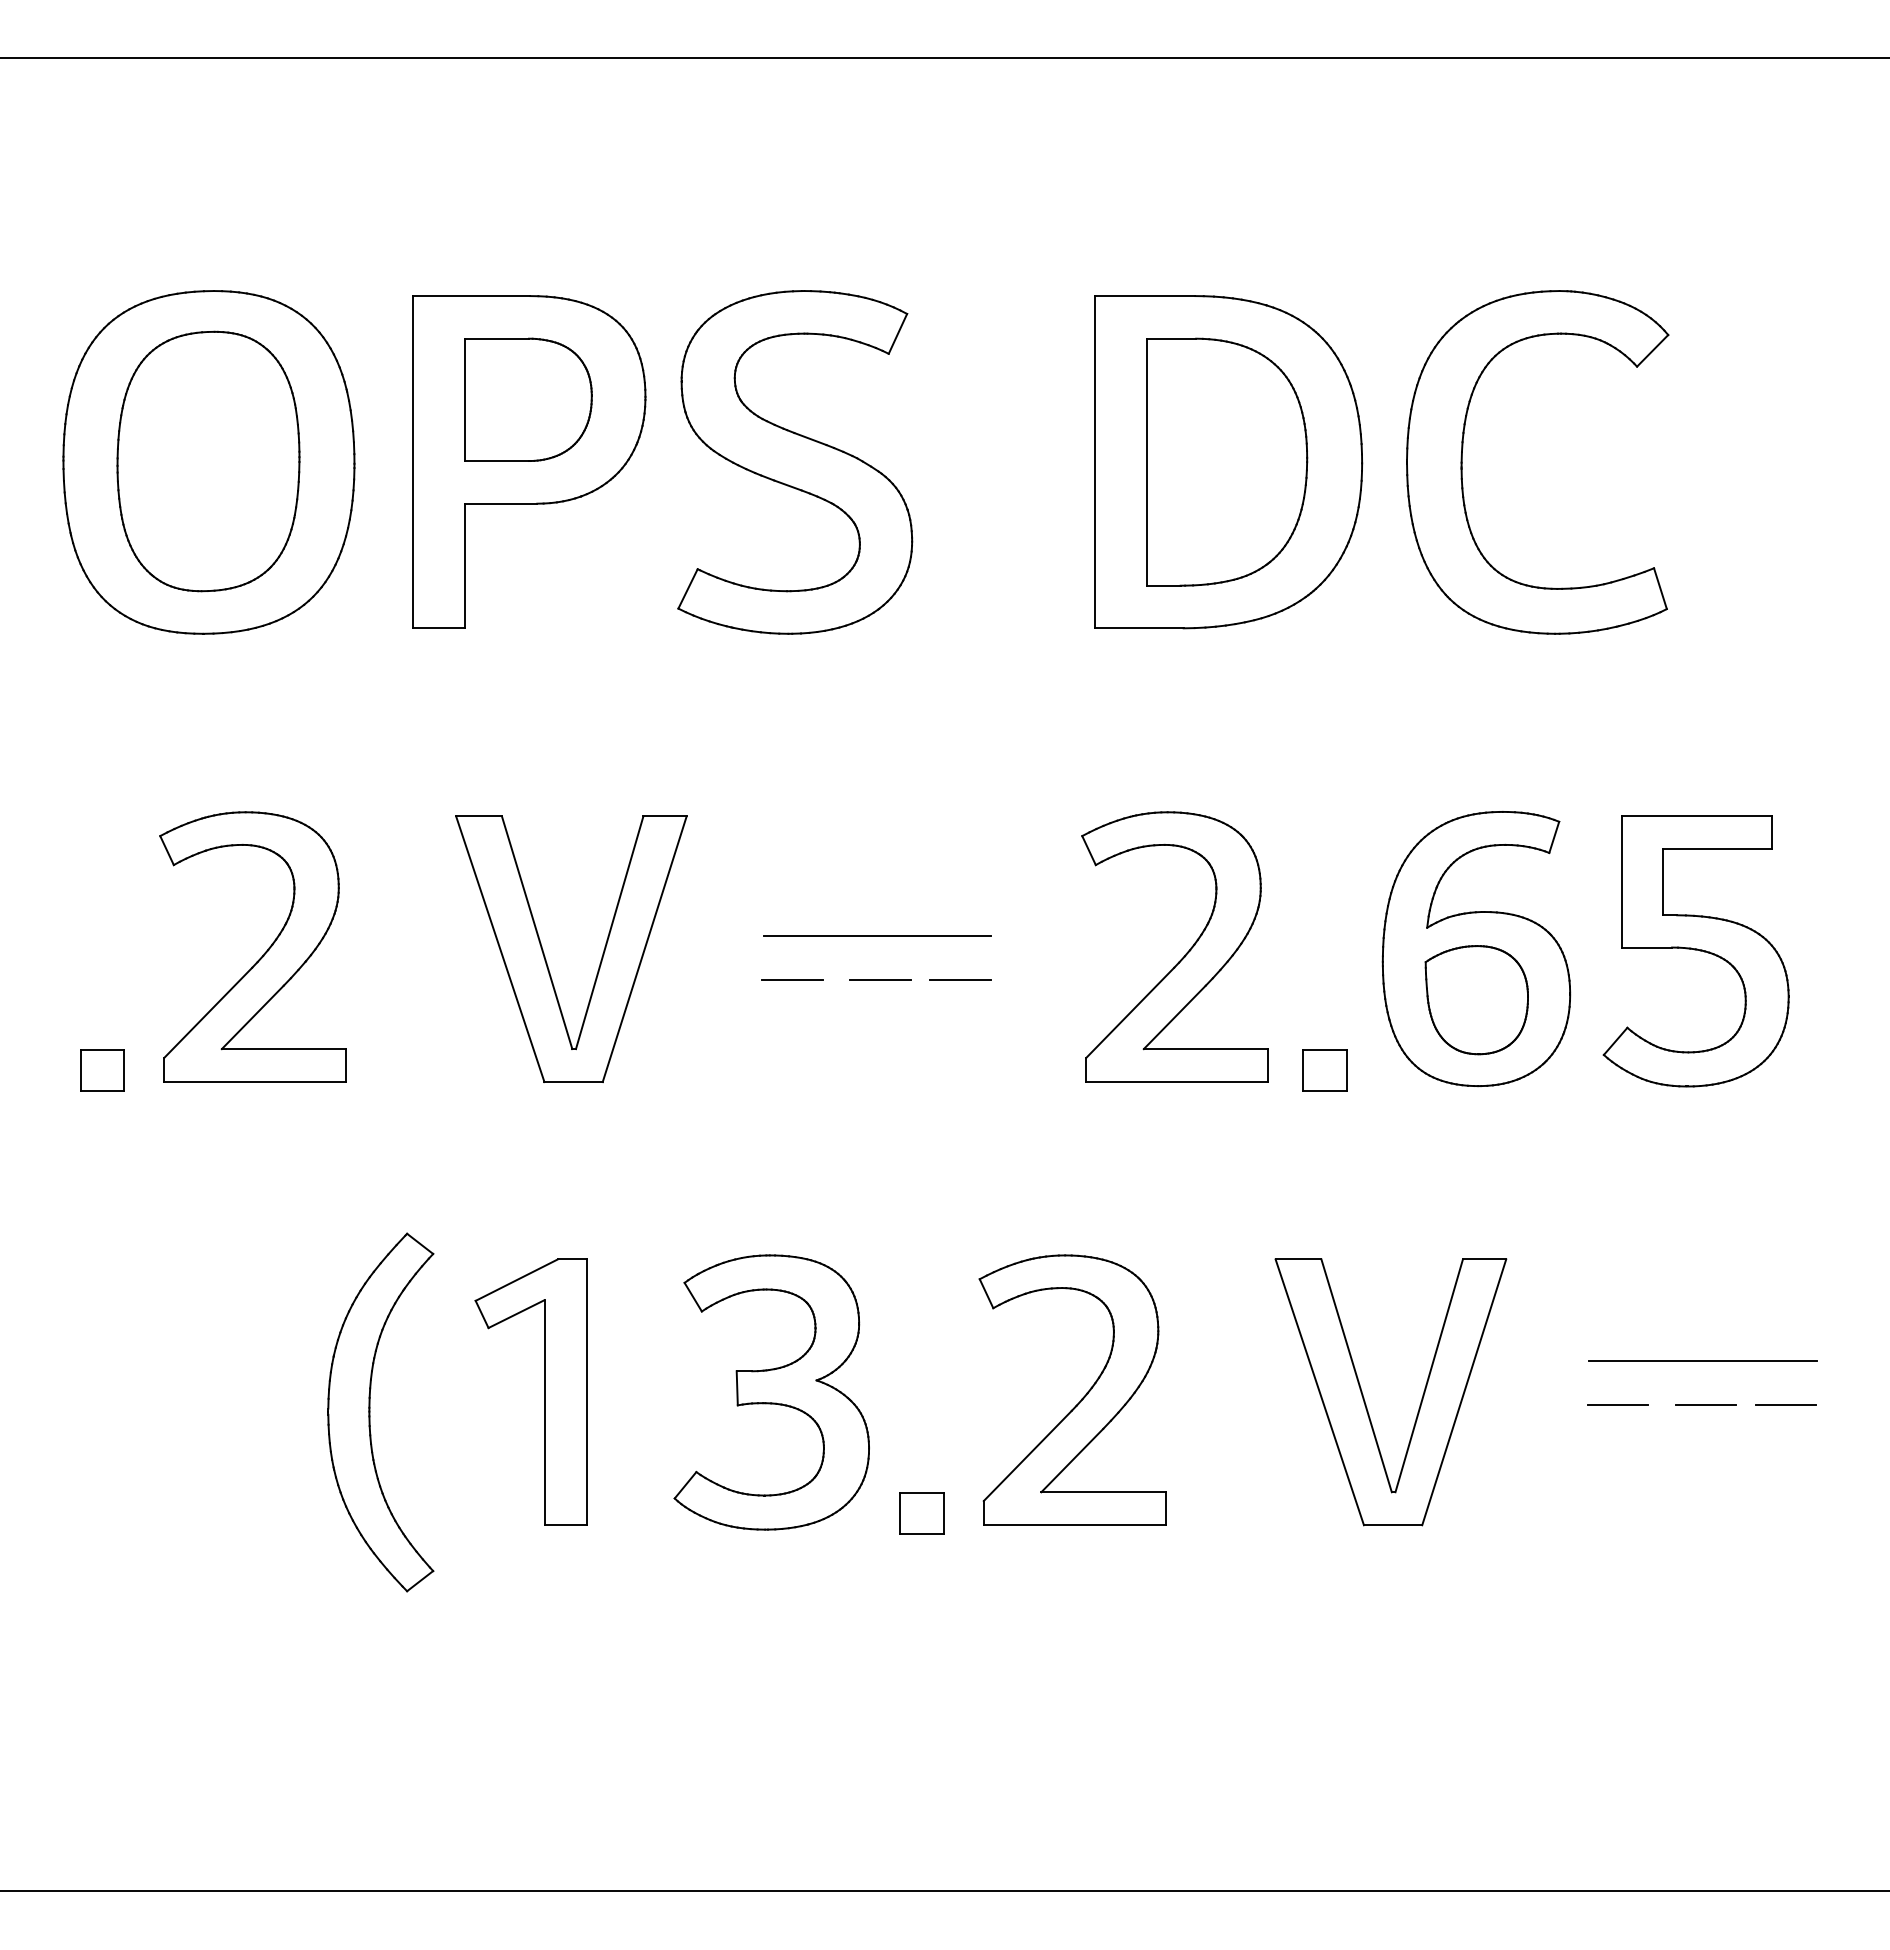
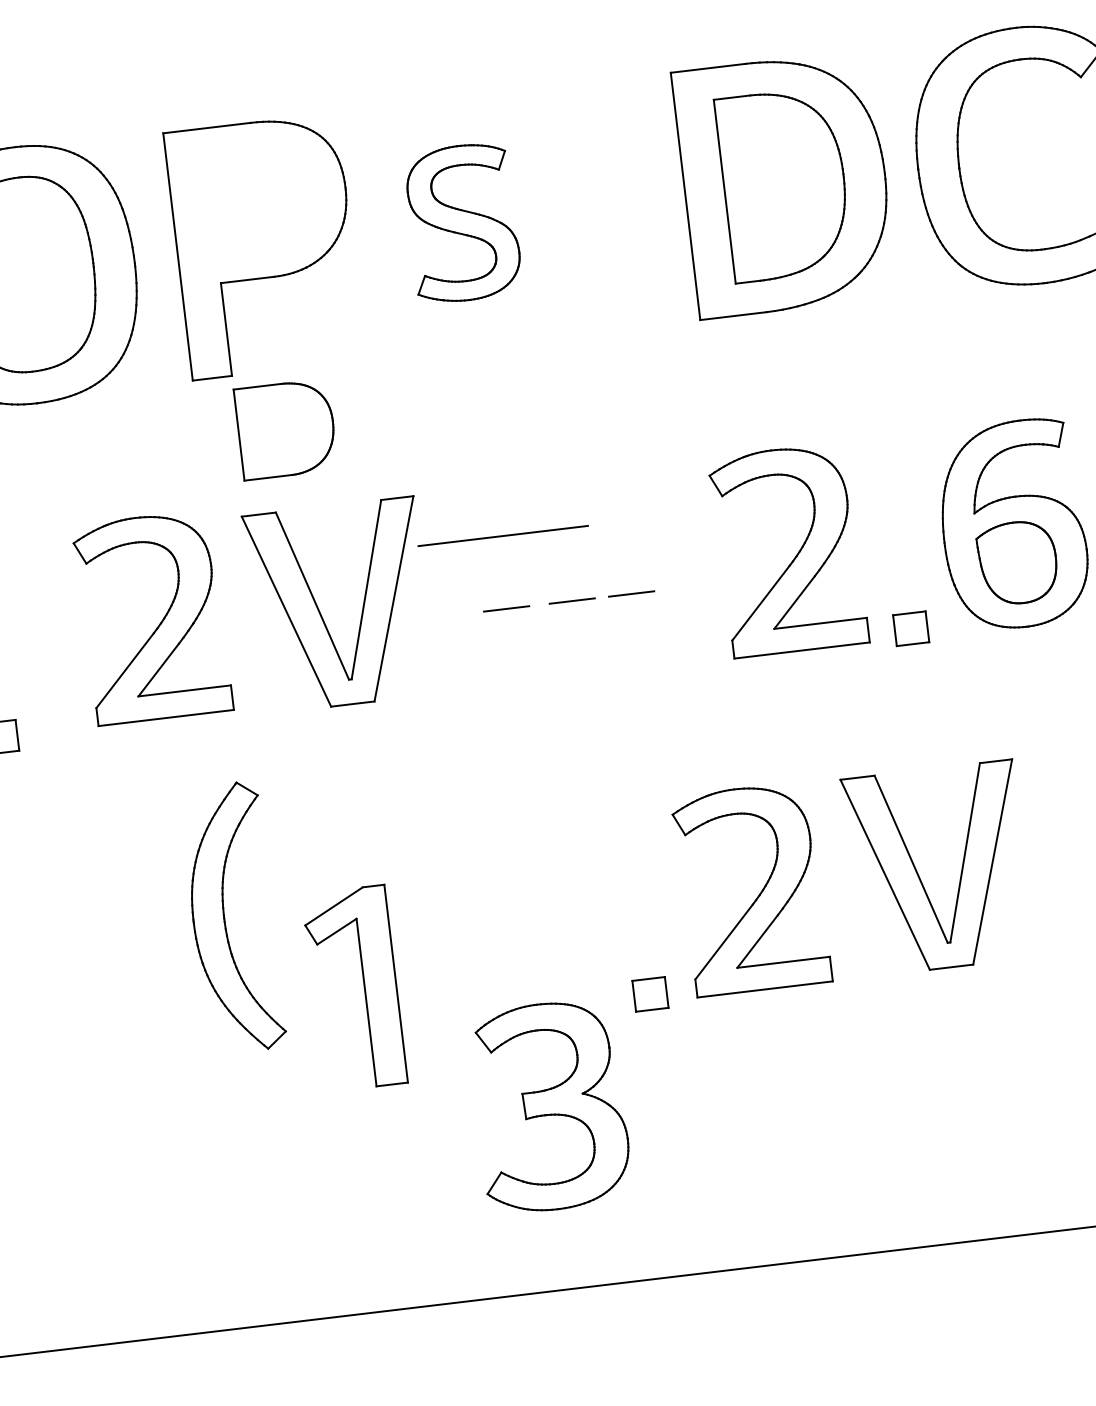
part: (528, 399) -> (286, 429), moved
part: (795, 462) -> (463, 223), size x0.6
line: (877, 935) -> (503, 535), moved
part: (264, 952) -> (161, 620), moved
part: (544, 1391) -> (364, 986), moved
part: (771, 1392) -> (550, 1106), moved
part: (1364, 1397) -> (918, 874), moved
part: (370, 1412) -> (225, 918), moved

